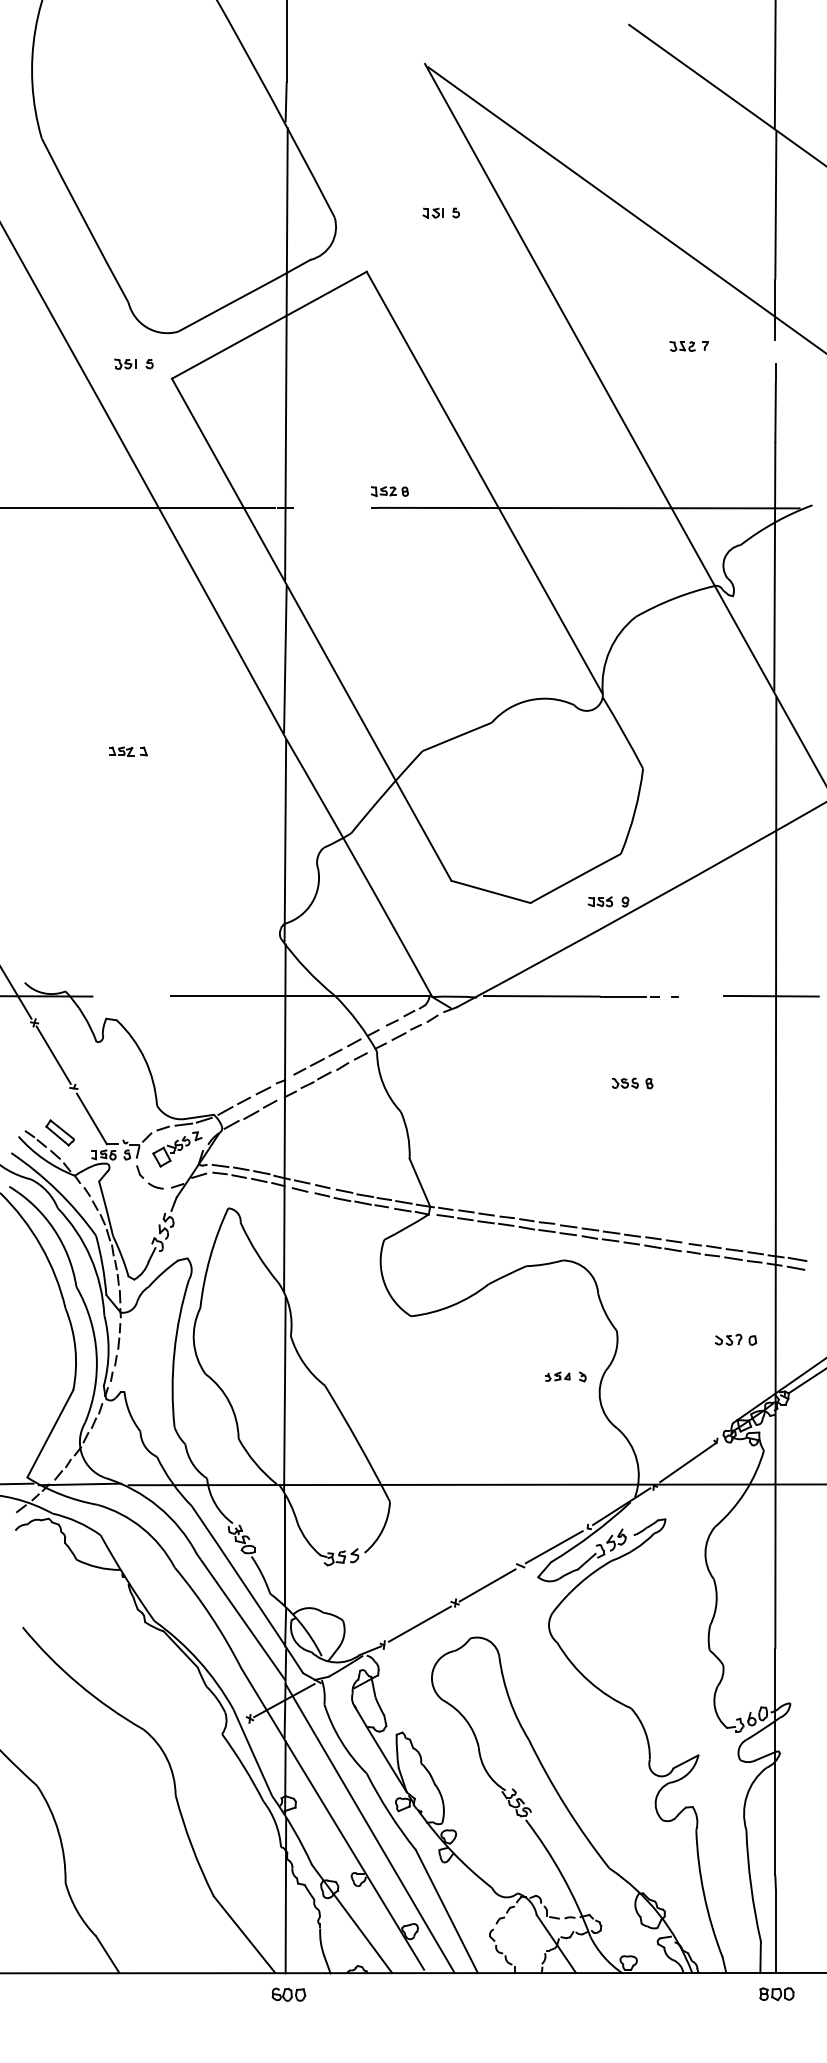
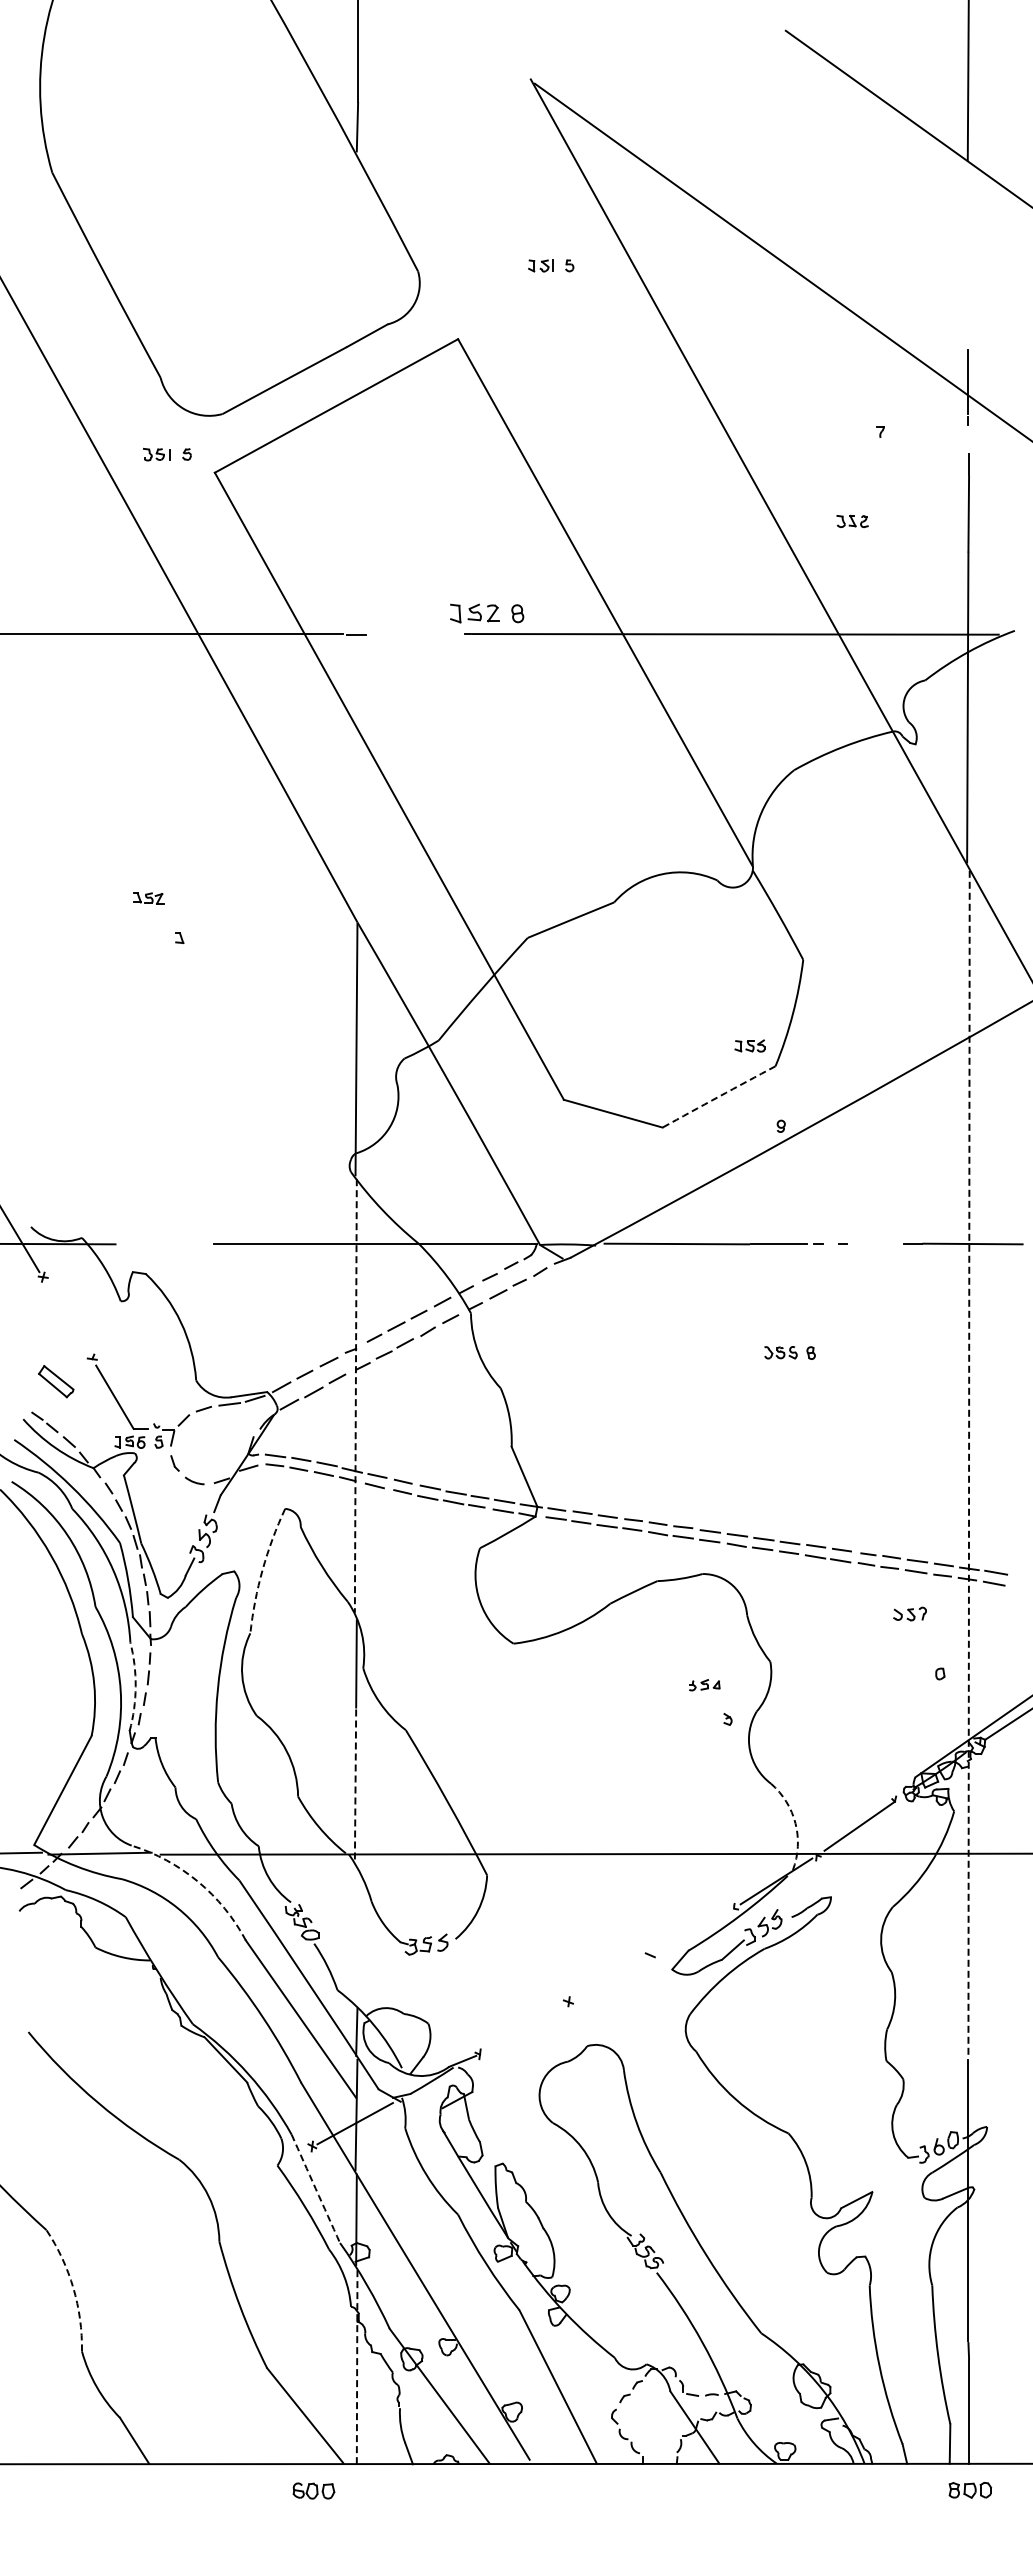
line: (775, 204) -> (968, 255), removed
part: (682, 346) -> (852, 521), moved
line: (286, 353) -> (357, 441), removed
part: (389, 491) -> (486, 613), size x1.6
line: (285, 659) -> (356, 823), removed
part: (121, 751) -> (148, 898), moved
arc: (575, 878) -> (718, 1096), solid -> dashed
part: (600, 901) -> (749, 1045), moved
line: (53, 1055) -> (66, 1317), removed
line: (284, 1117) -> (355, 1395), solid -> dashed
part: (60, 1132) -> (56, 1381), moved
part: (177, 1149) -> (221, 1435), removed
line: (776, 1172) -> (969, 1464), solid -> dashed
arc: (210, 1256) -> (262, 1569), solid -> dashed
part: (728, 1339) -> (909, 1613), moved
arc: (108, 1350) -> (135, 1686), solid -> dashed
part: (557, 1377) -> (704, 1685), moved
line: (284, 1430) -> (355, 1786), solid -> dashed
arc: (636, 1460) -> (795, 1823), solid -> dashed
arc: (158, 1506) -> (198, 1881), solid -> dashed
line: (553, 1547) -> (691, 1932), removed
line: (285, 1550) -> (356, 1936), removed
line: (487, 1585) -> (608, 1979), removed
line: (419, 1624) -> (524, 2028), removed
arc: (252, 1752) -> (315, 2188), solid -> dashed
line: (369, 1828) -> (461, 2283), removed
arc: (58, 1832) -> (73, 2288), solid -> dashed
line: (286, 1895) -> (357, 2367), solid -> dashed
part: (288, 1994) -> (313, 2490), moved

